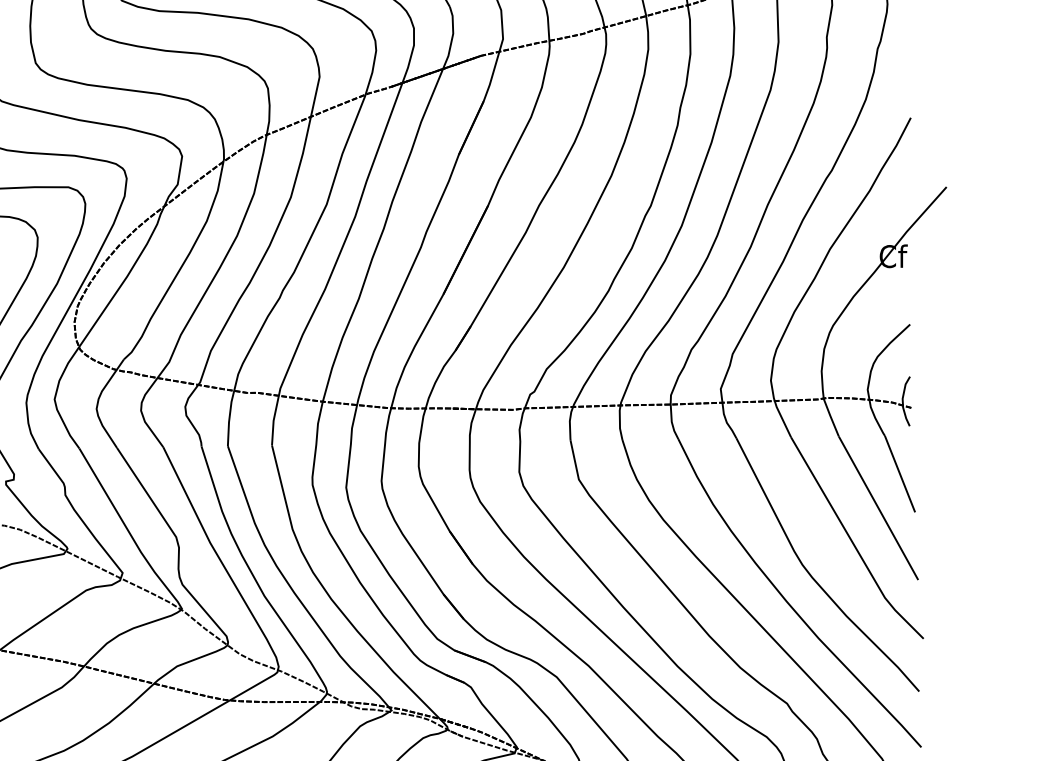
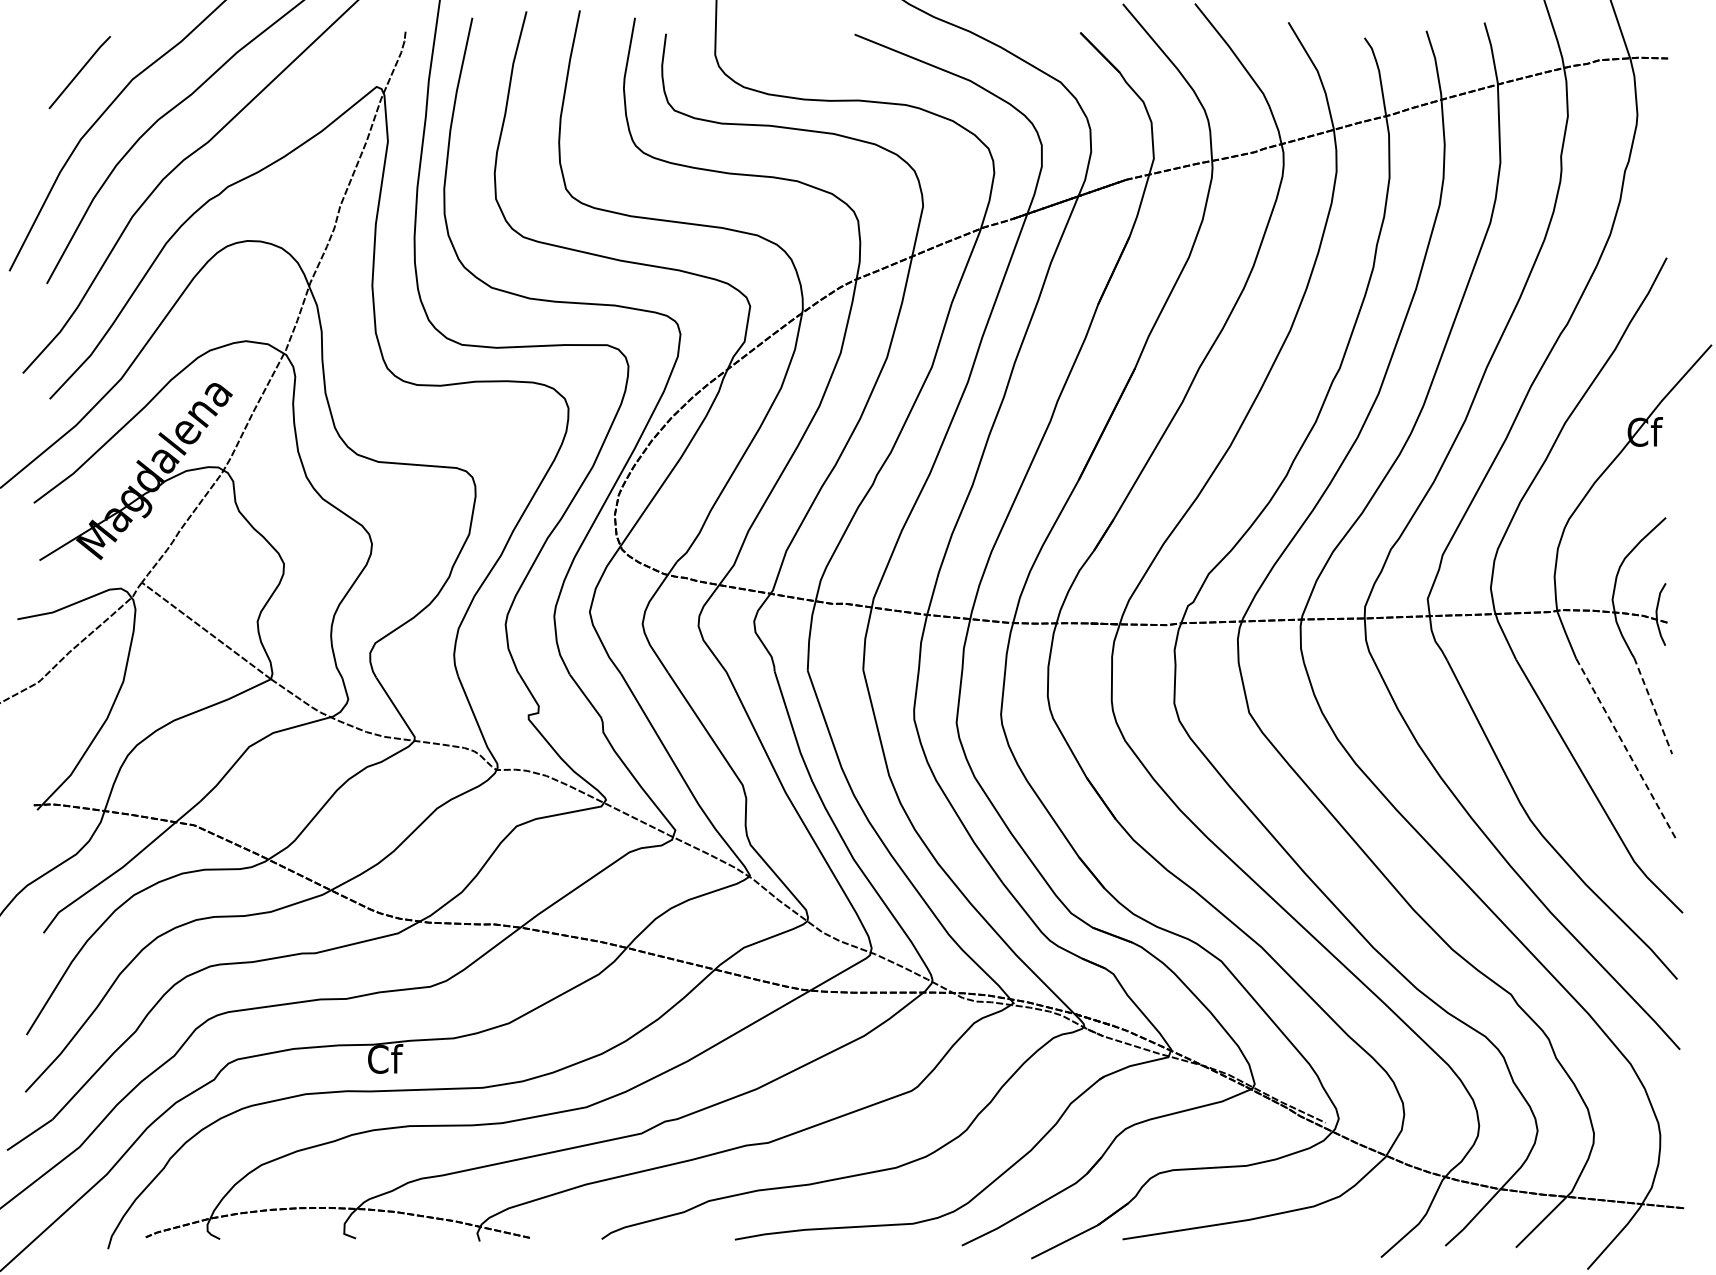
line: (900, 473) -> (1653, 705), solid -> dashed
line: (878, 508) -> (1626, 749), solid -> dashed

